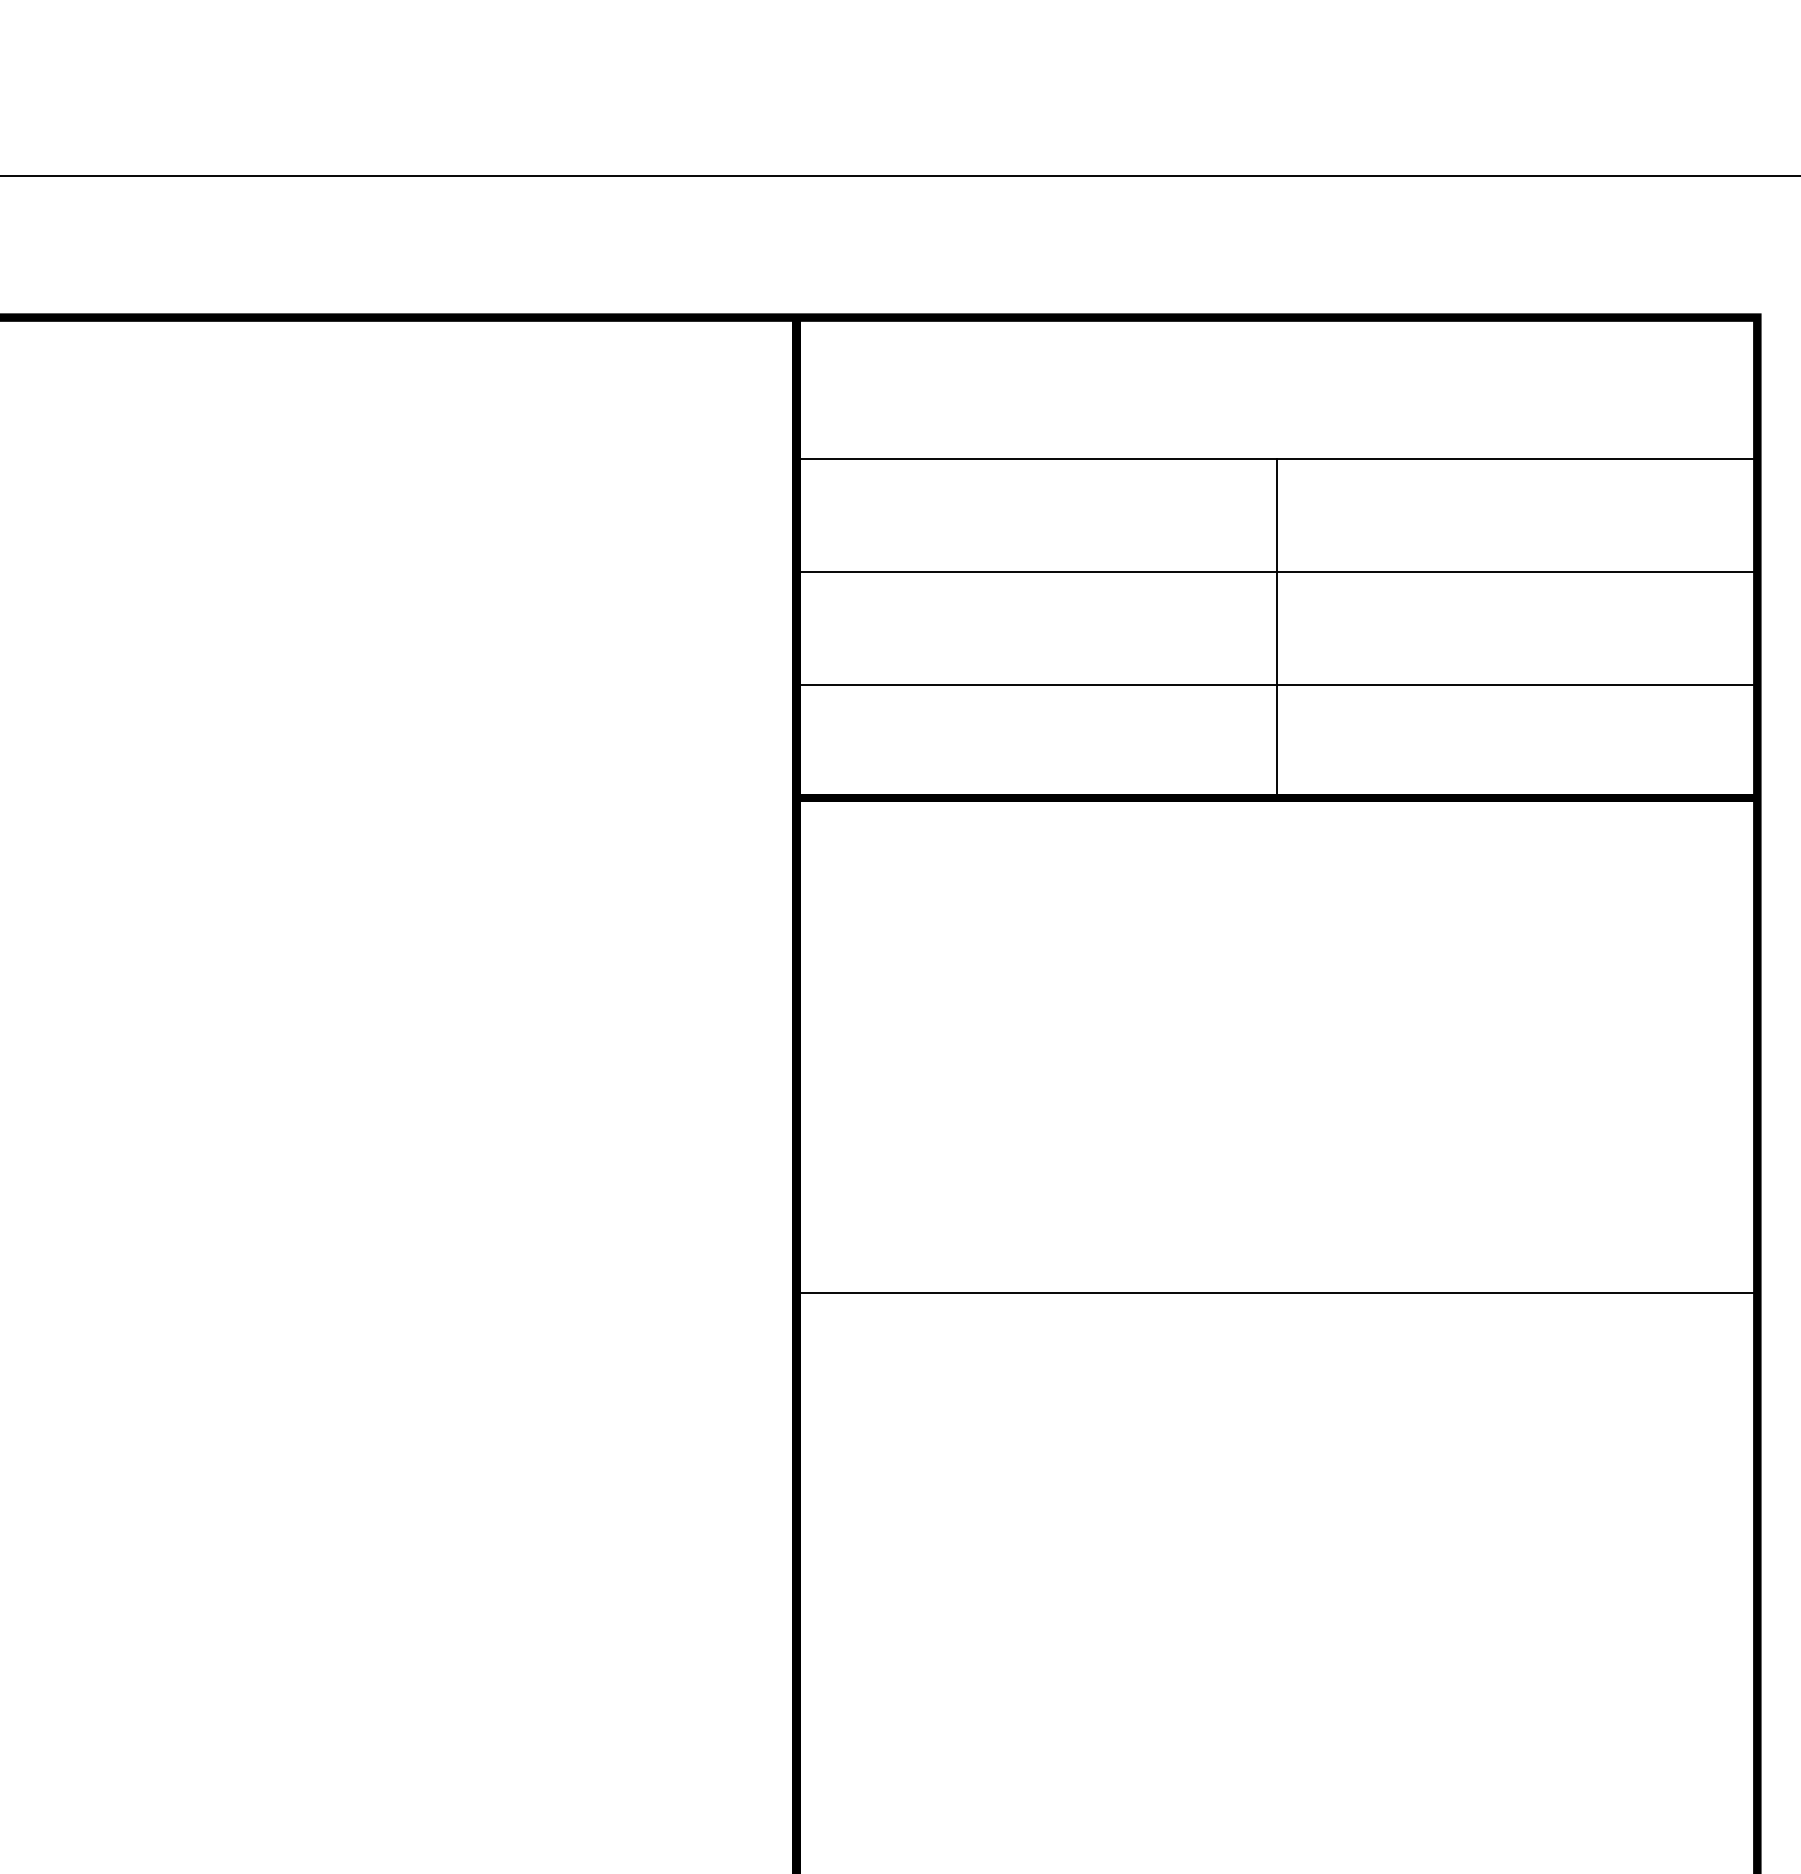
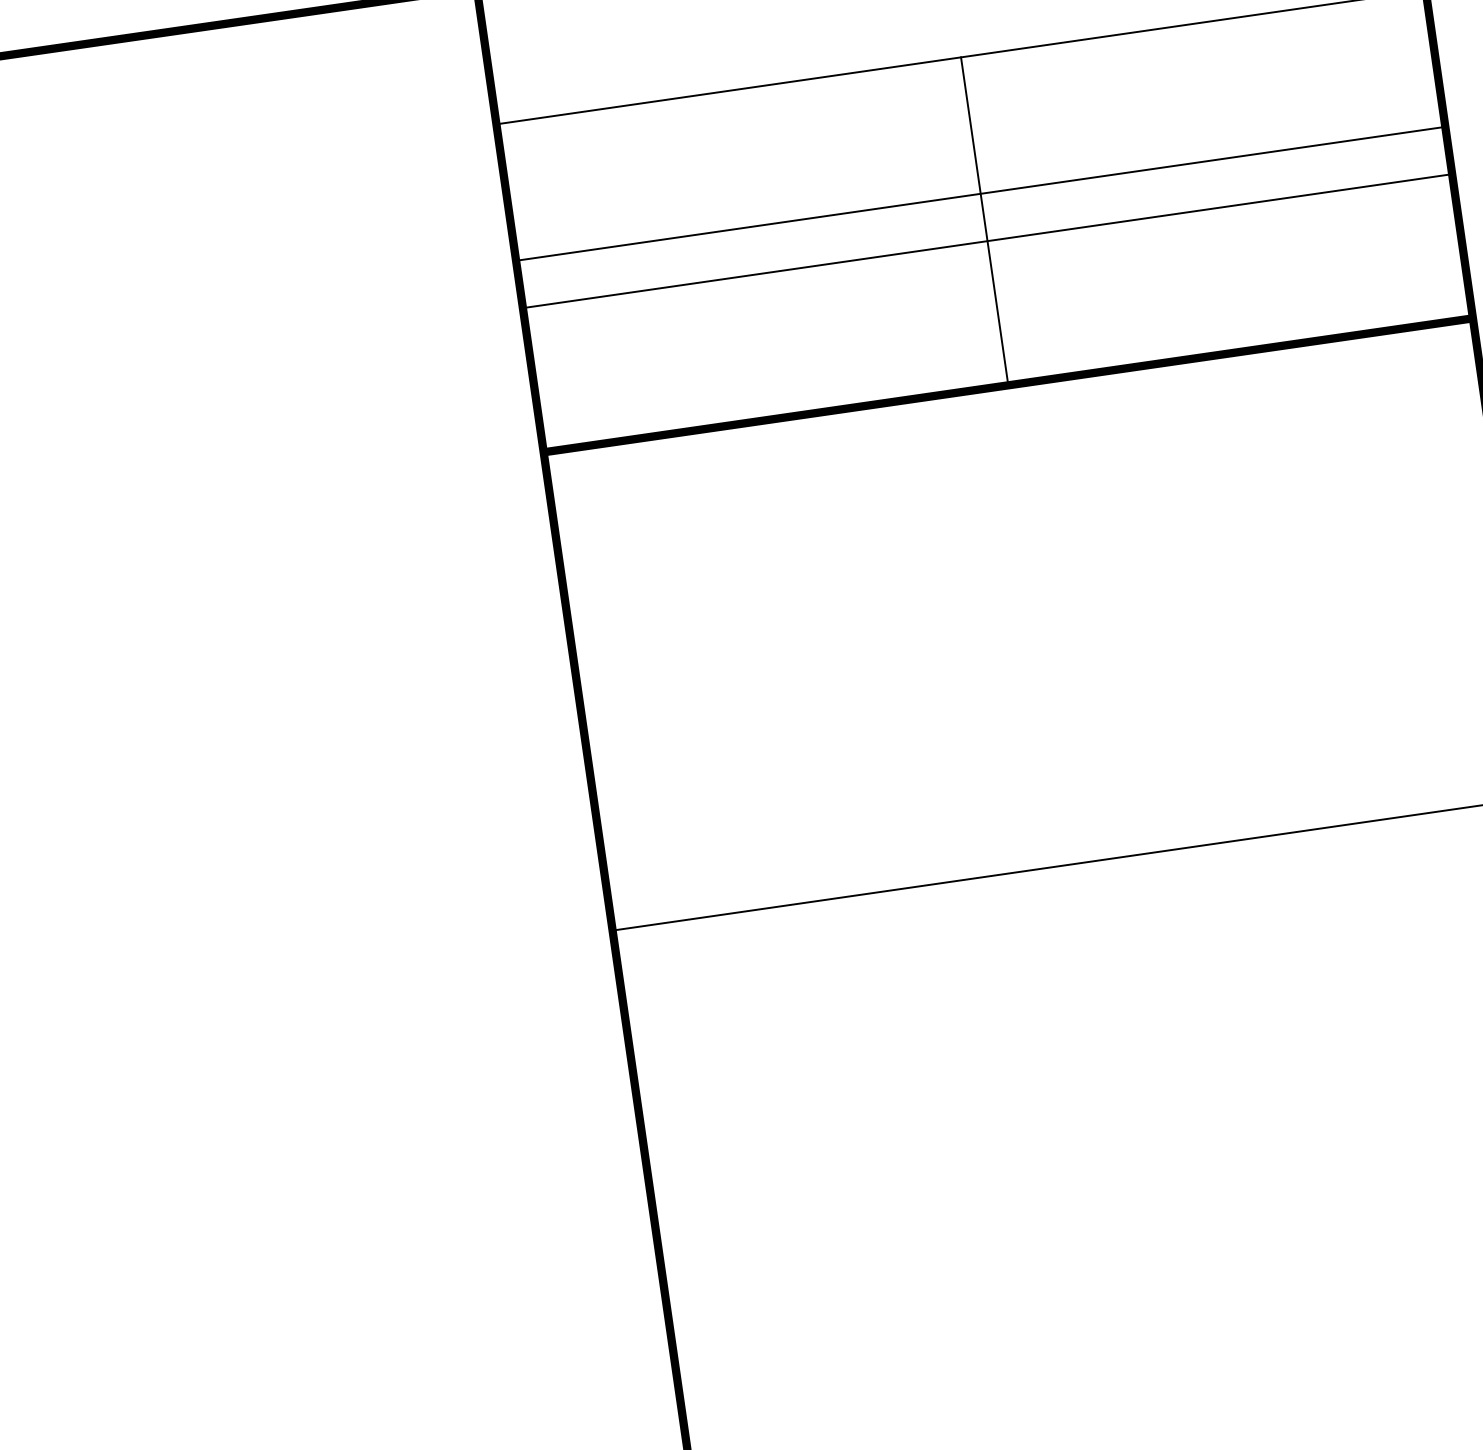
line: (1276, 572) -> (987, 241), moved
line: (1276, 685) -> (980, 194), moved

